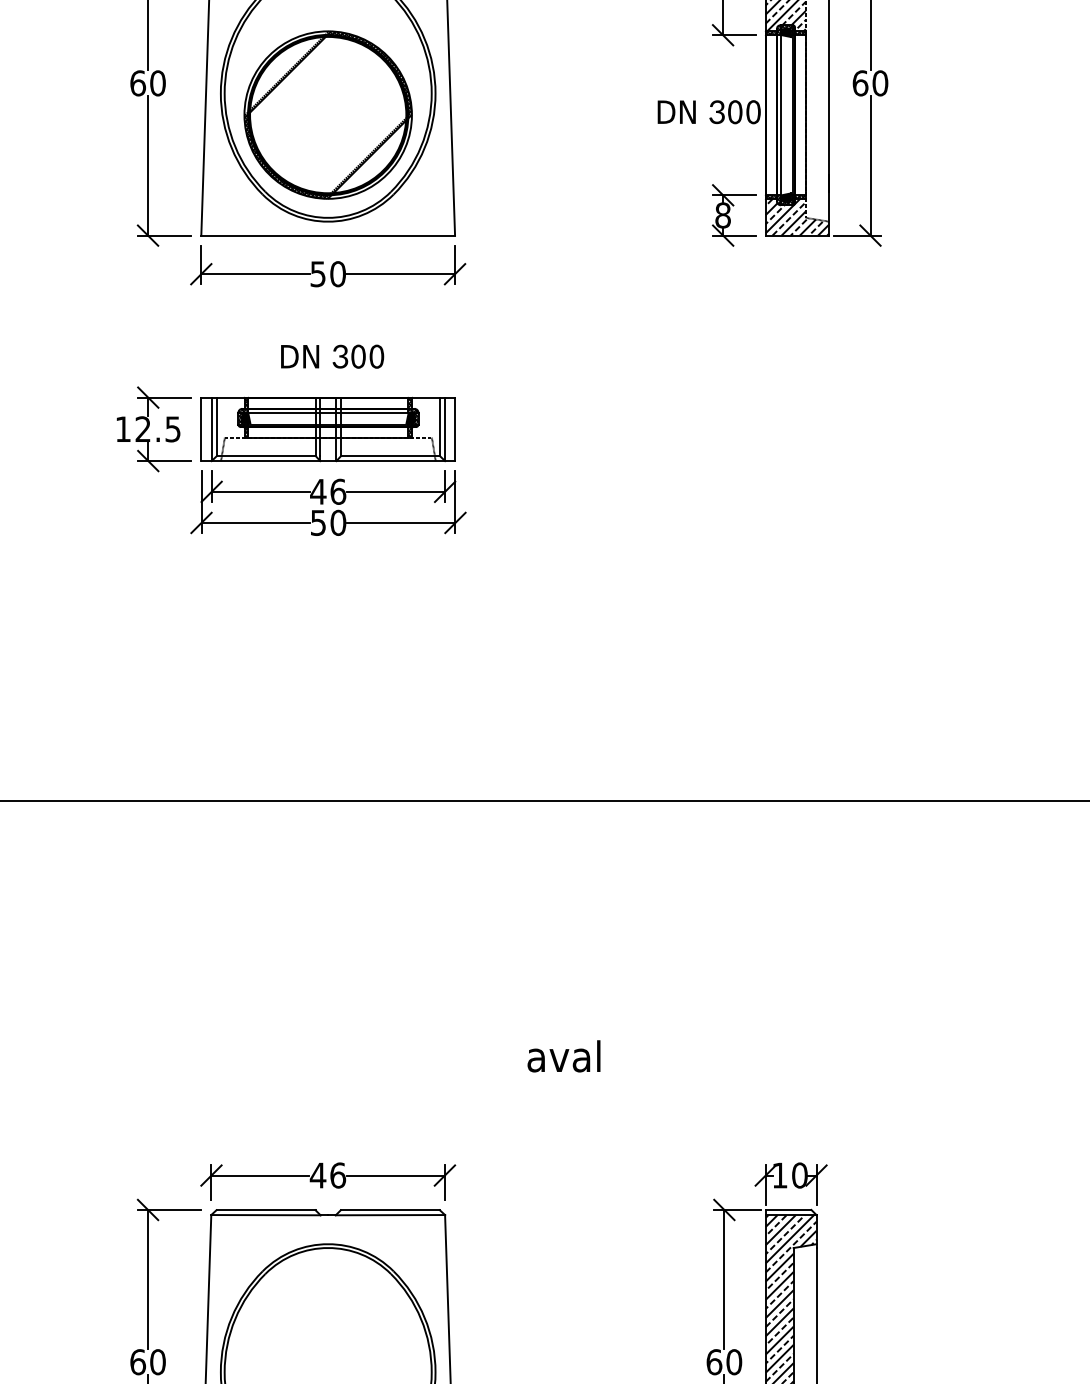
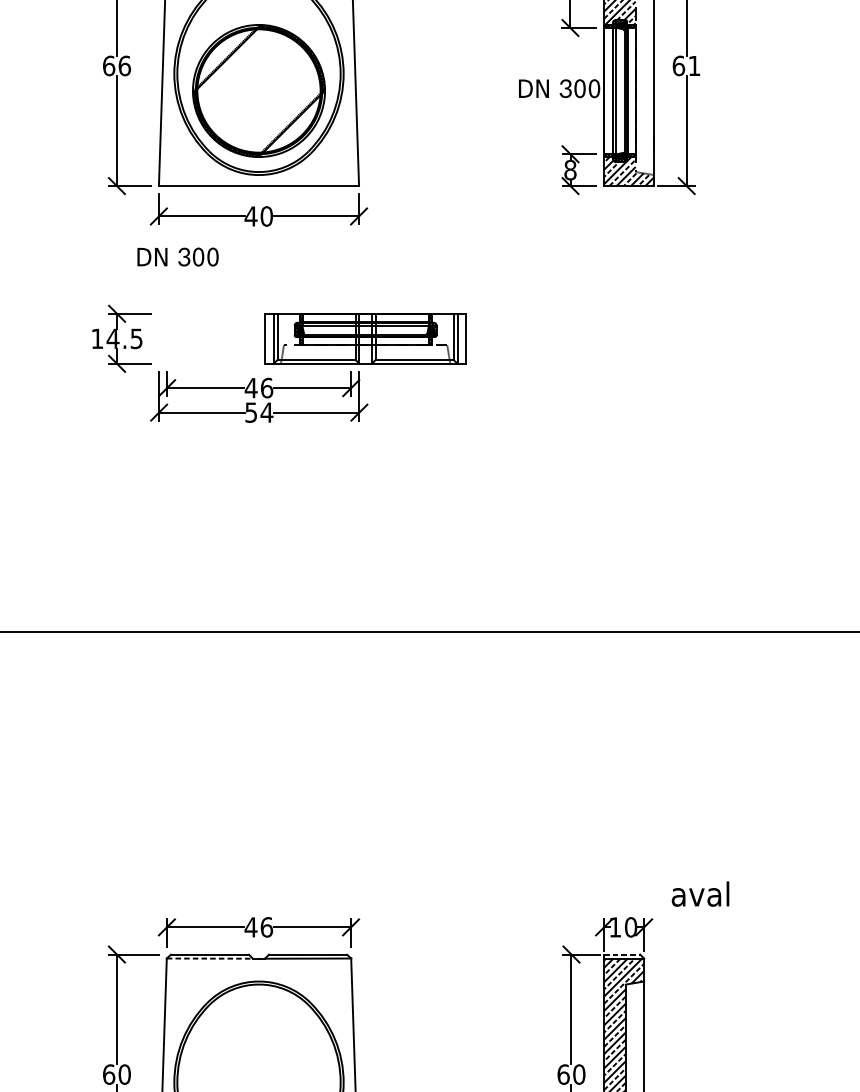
text: (157, 83) -> (124, 66), 60 -> 66
text: (880, 83) -> (694, 66), 60 -> 61
text: (317, 274) -> (250, 216), 50 -> 40
text: (332, 356) -> (178, 256), moved
text: (142, 428) -> (112, 338), 12.5 -> 14.5
part: (327, 429) -> (364, 338), moved
text: (338, 522) -> (267, 412), 50 -> 54
text: (563, 1056) -> (700, 894), moved
line: (788, 1209) -> (622, 954), solid -> dashed
line: (265, 1215) -> (209, 958), solid -> dashed

